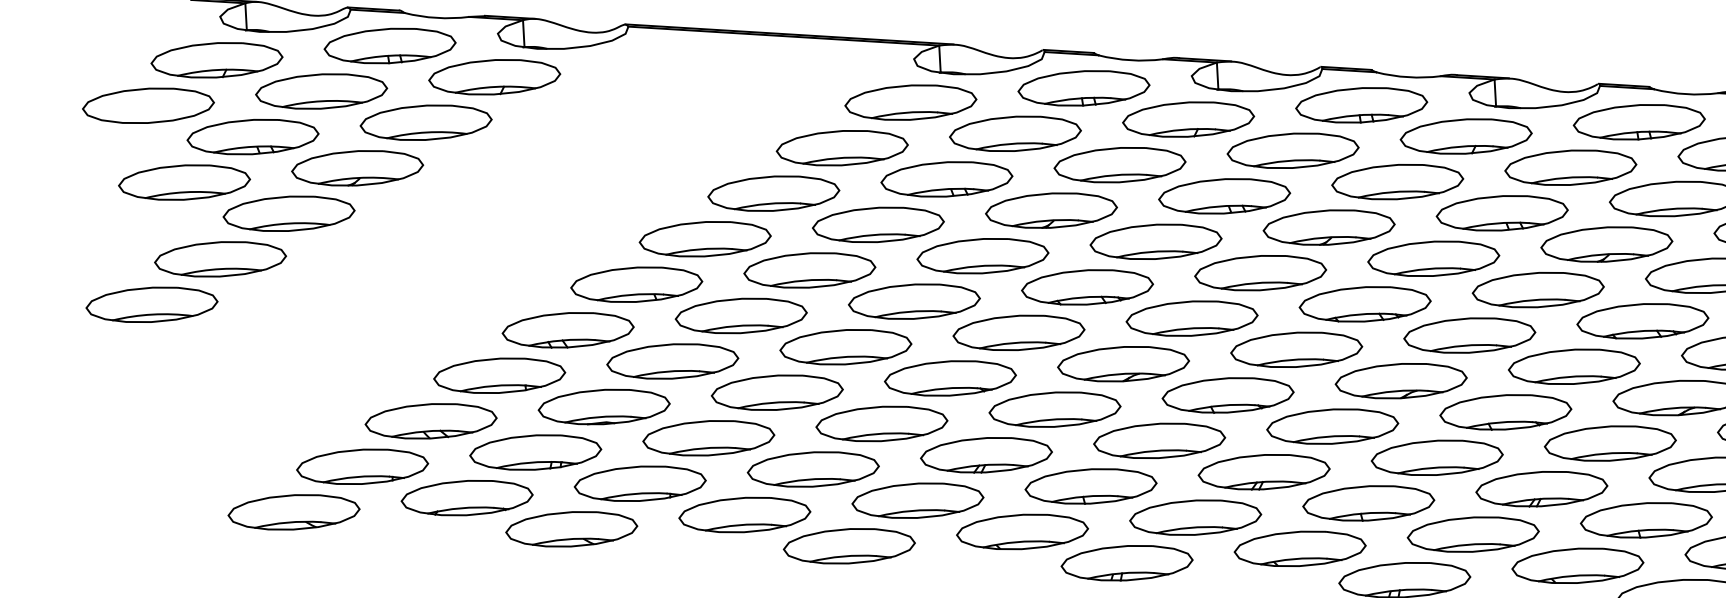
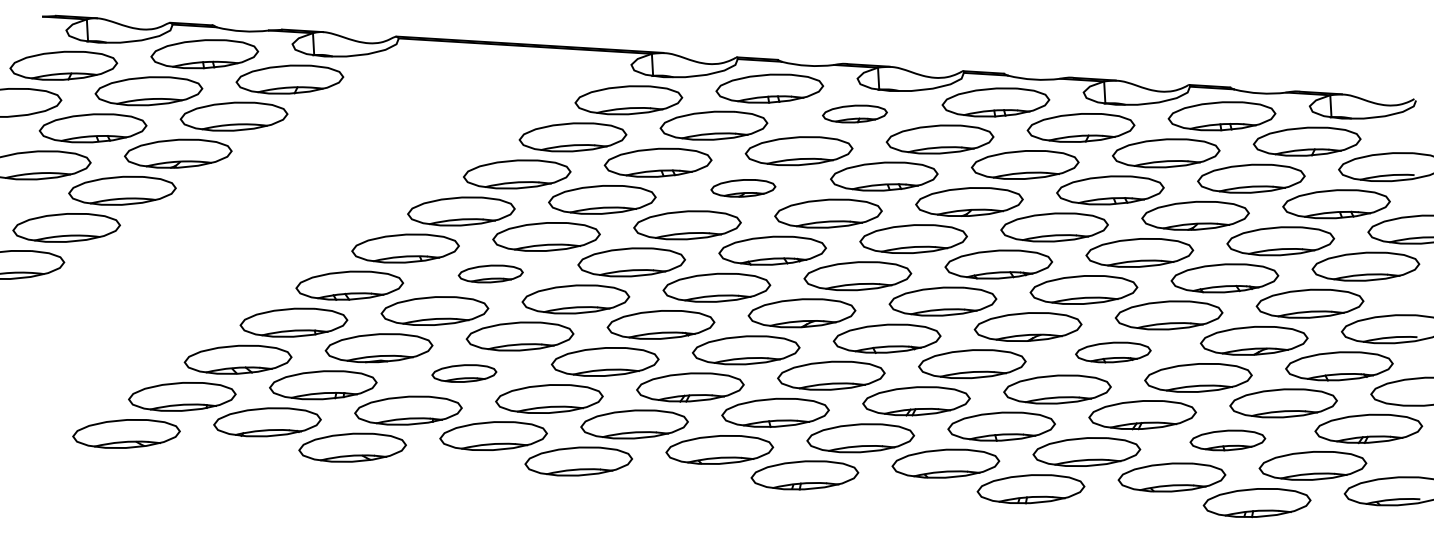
part: (1188, 118) -> (854, 113), size x0.6
part: (1051, 210) -> (743, 188), size x0.6
part: (741, 315) -> (490, 273), size x0.6
part: (1506, 412) -> (1113, 352), size x0.7
part: (709, 438) -> (464, 373), size x0.6
part: (1646, 520) -> (1227, 440), size x0.7

